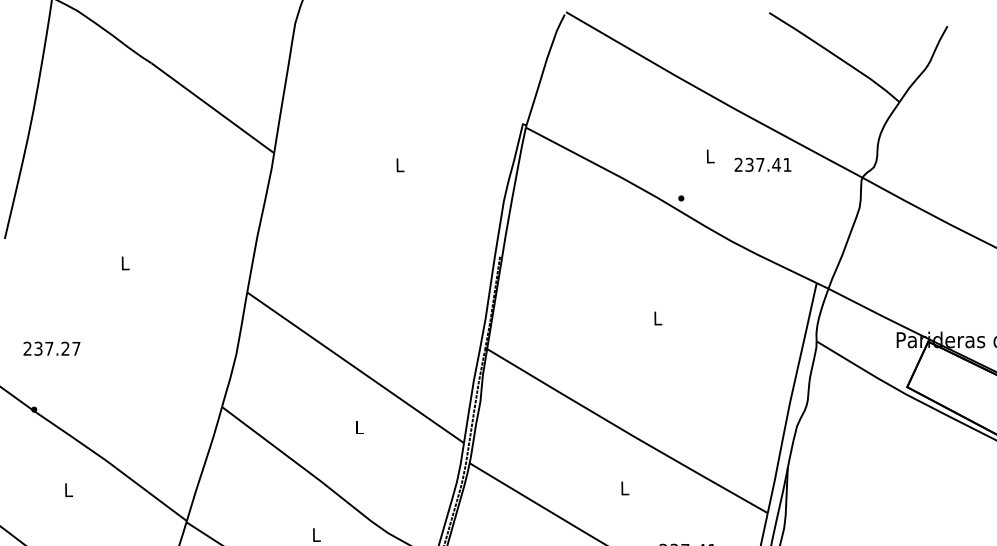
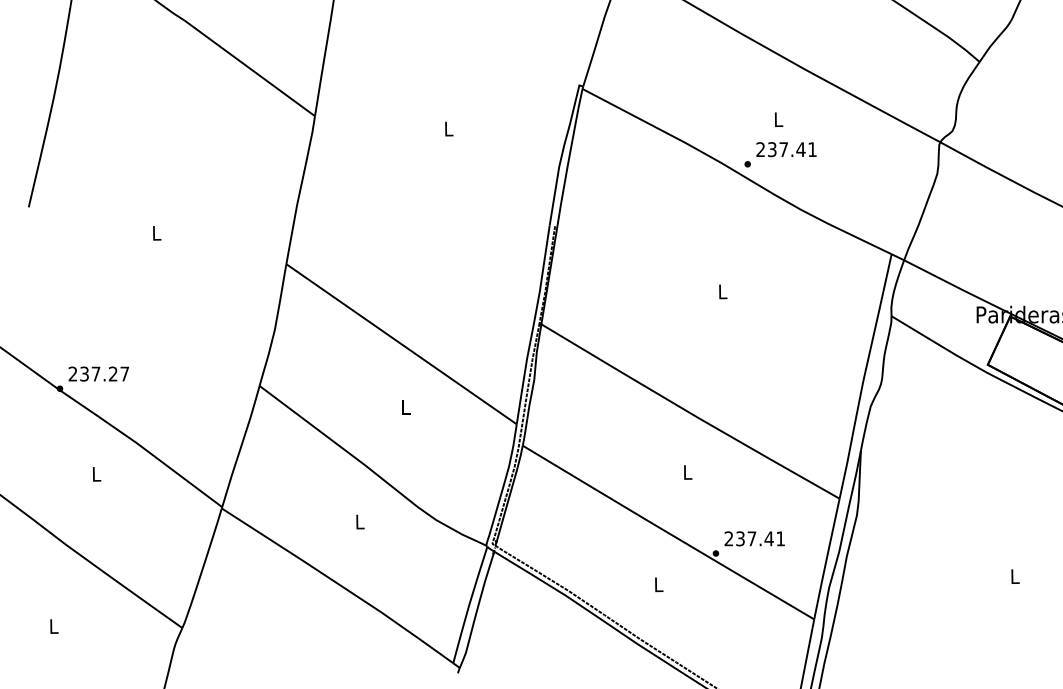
text: (762, 164) -> (786, 149), moved
text: (51, 348) -> (98, 373), moved

